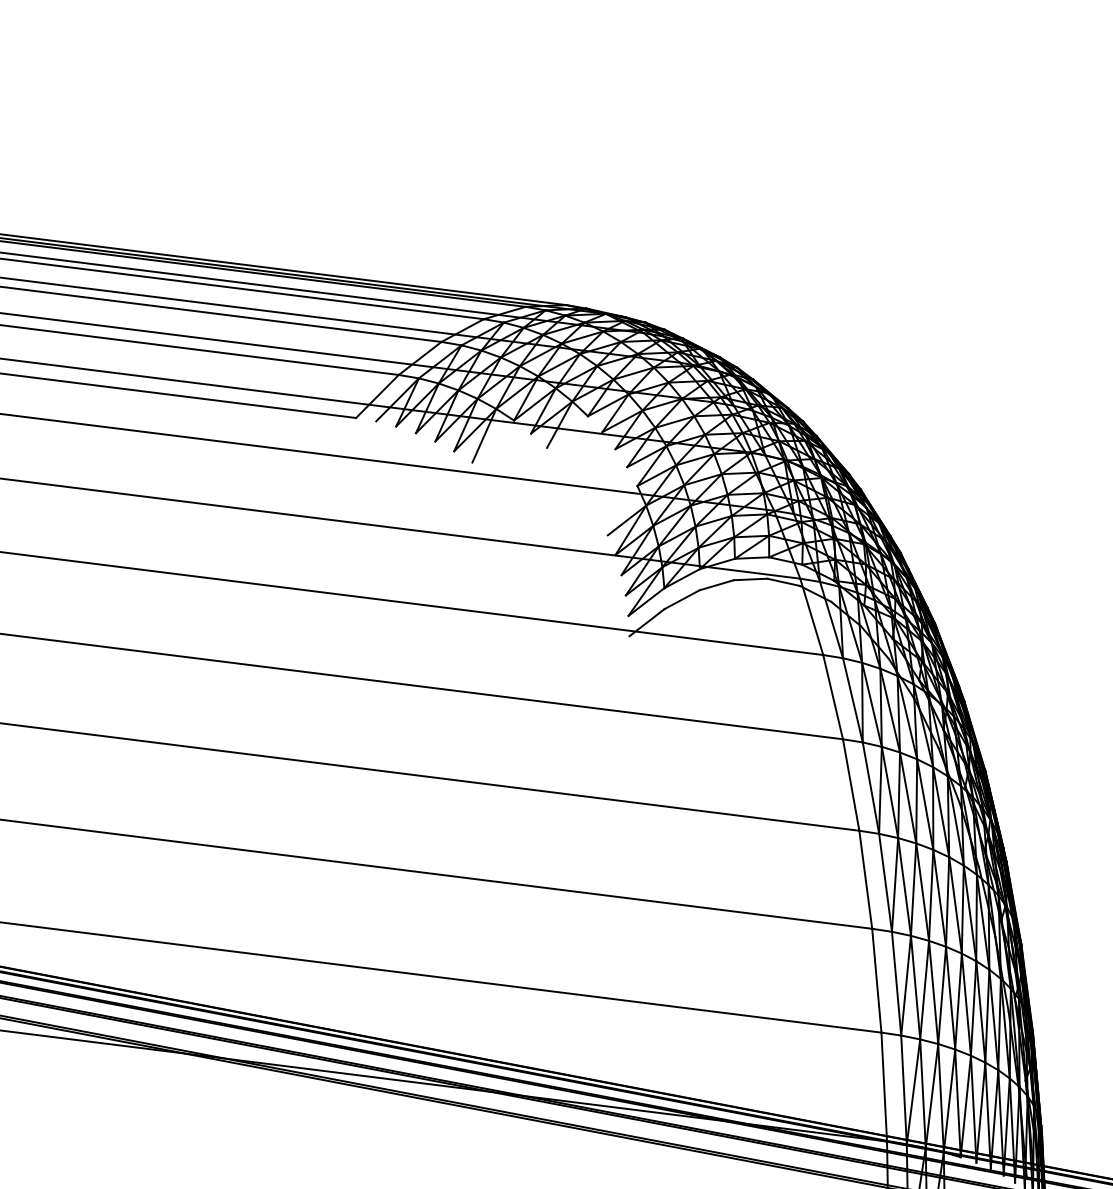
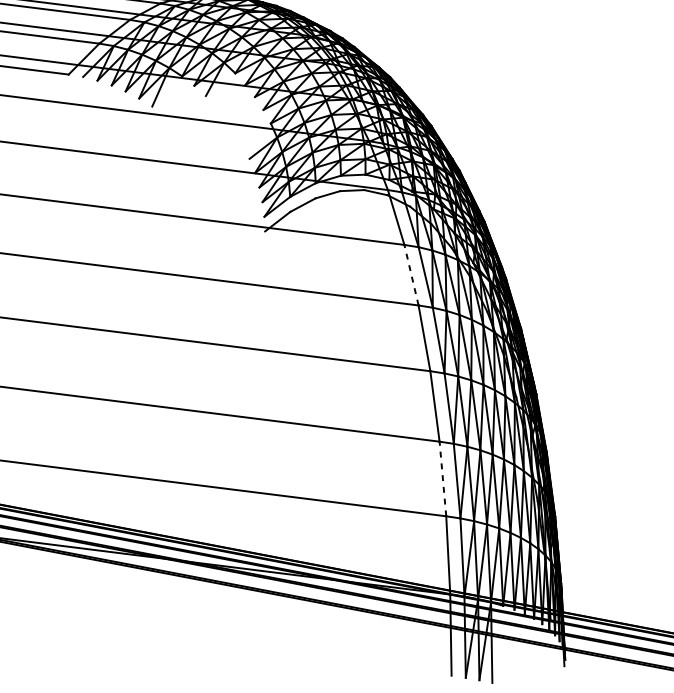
line: (832, 696) -> (411, 274), solid -> dashed
line: (876, 980) -> (442, 478), solid -> dashed

